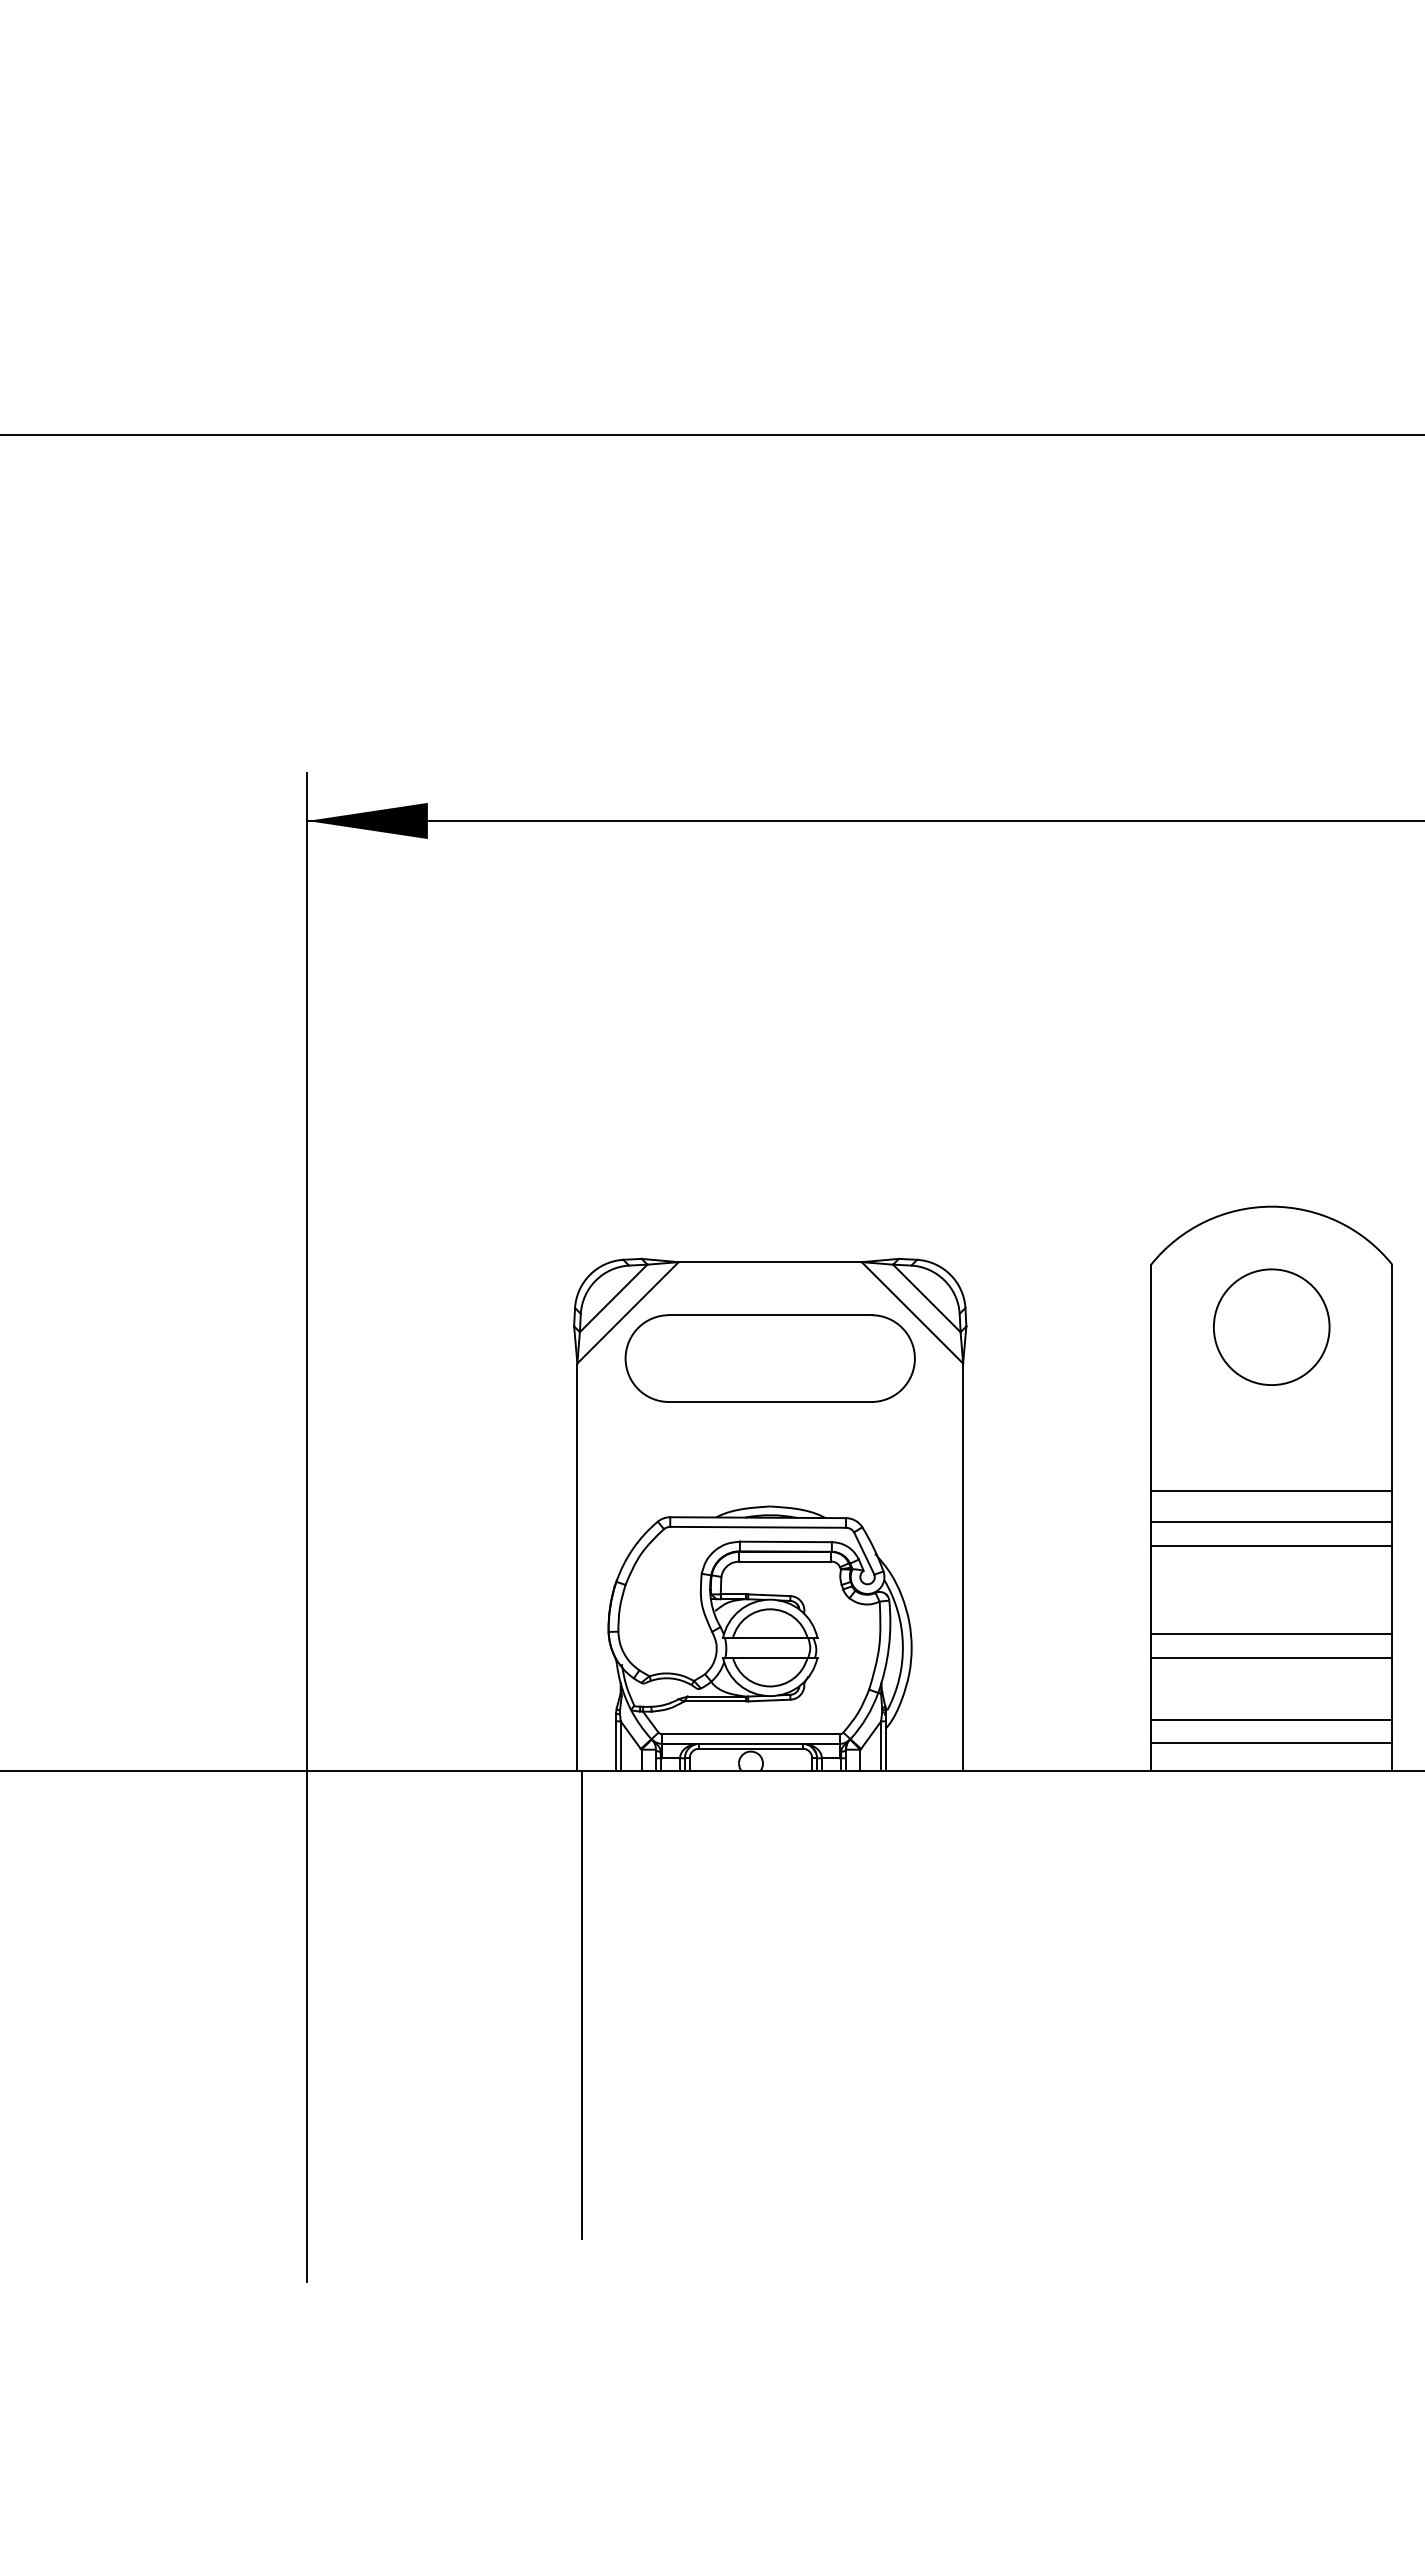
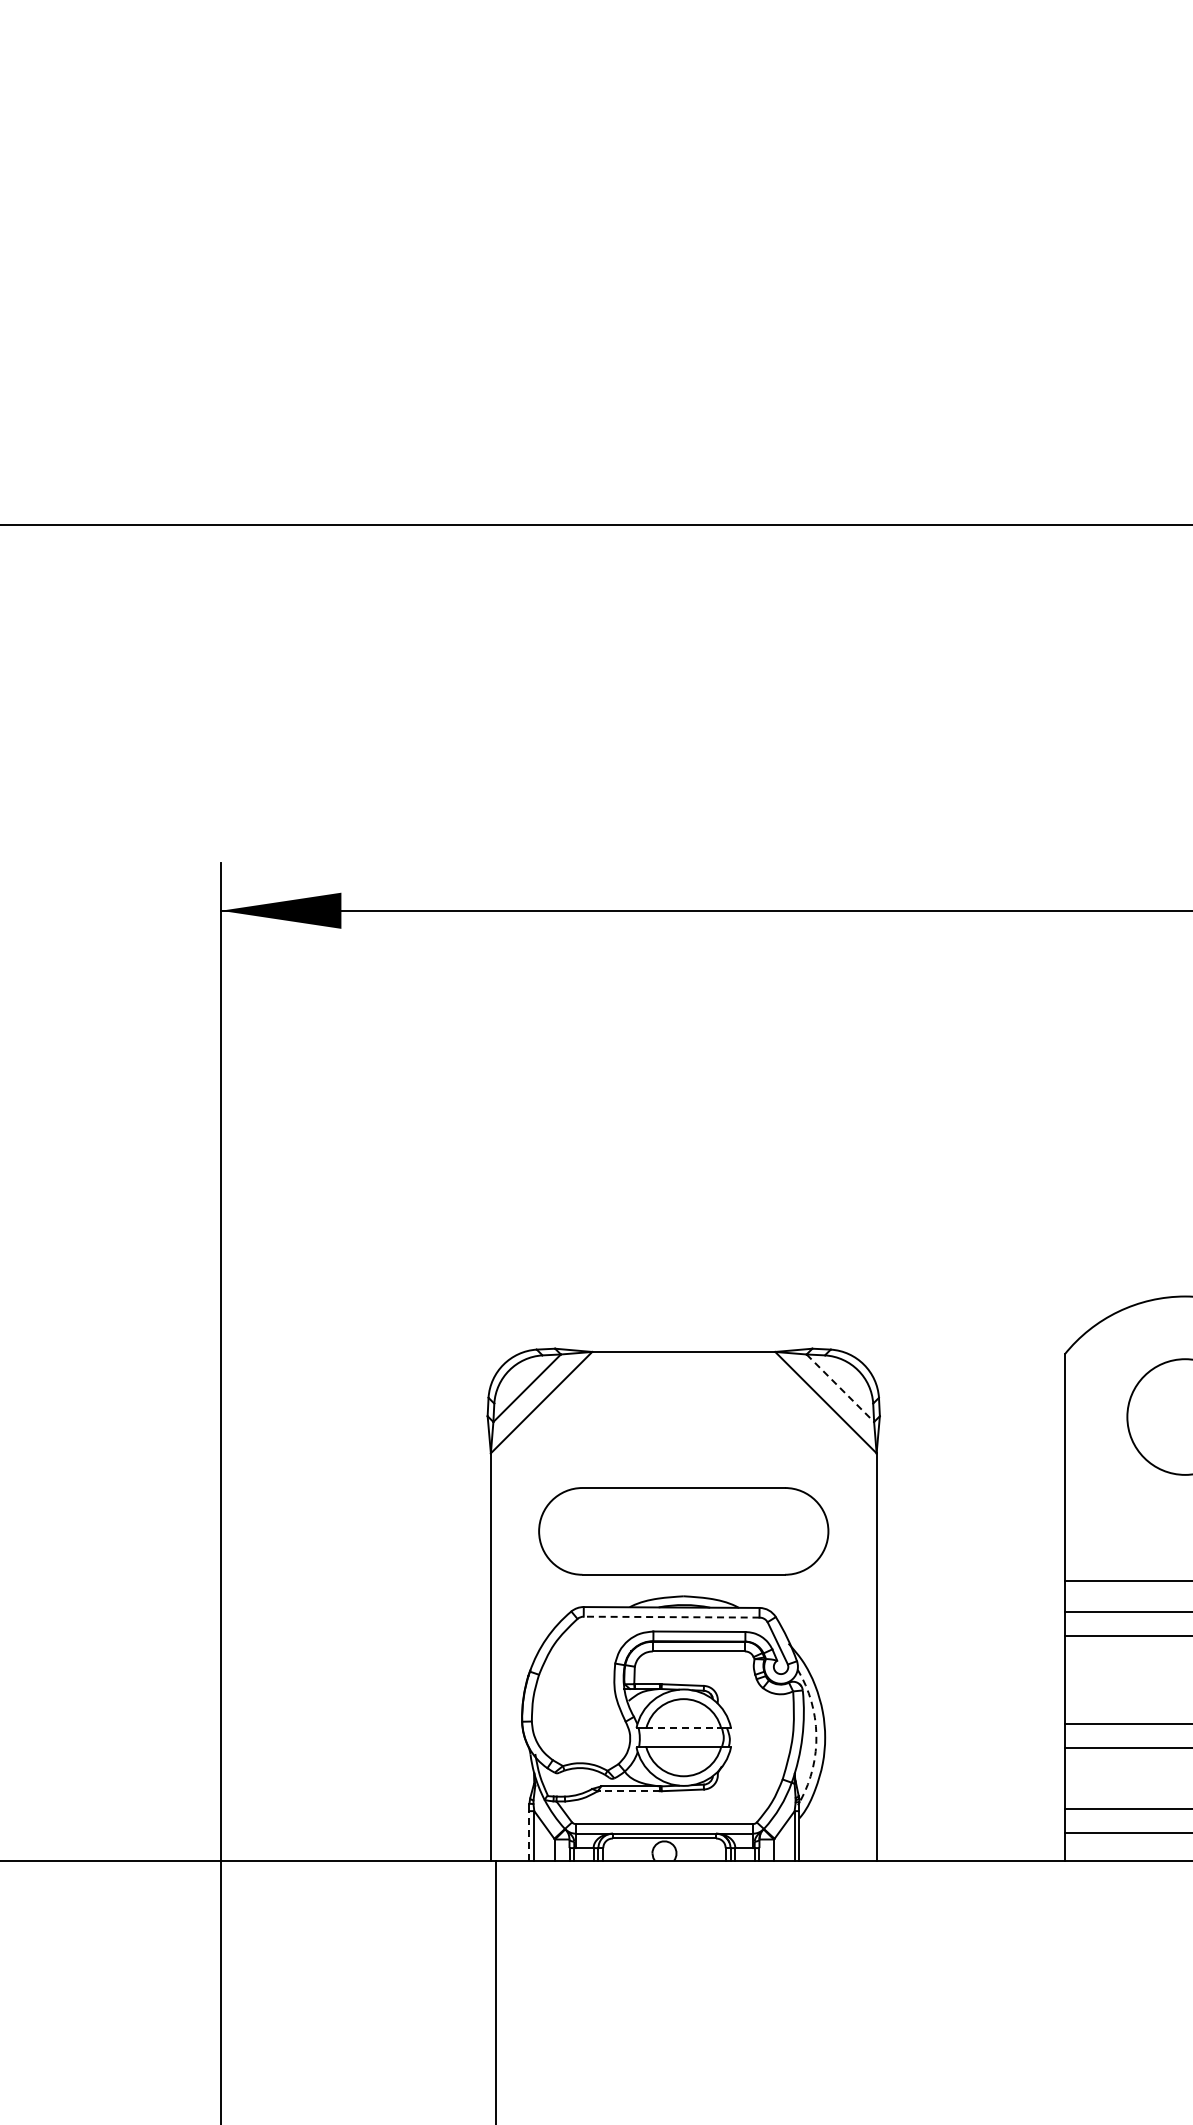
line: (926, 1298) -> (840, 1388), solid -> dashed
part: (769, 1358) -> (683, 1531), moved
line: (758, 1527) -> (672, 1617), solid -> dashed
line: (770, 1638) -> (684, 1728), solid -> dashed
arc: (902, 1644) -> (816, 1734), solid -> dashed
line: (715, 1701) -> (629, 1791), solid -> dashed
line: (615, 1746) -> (529, 1836), solid -> dashed

